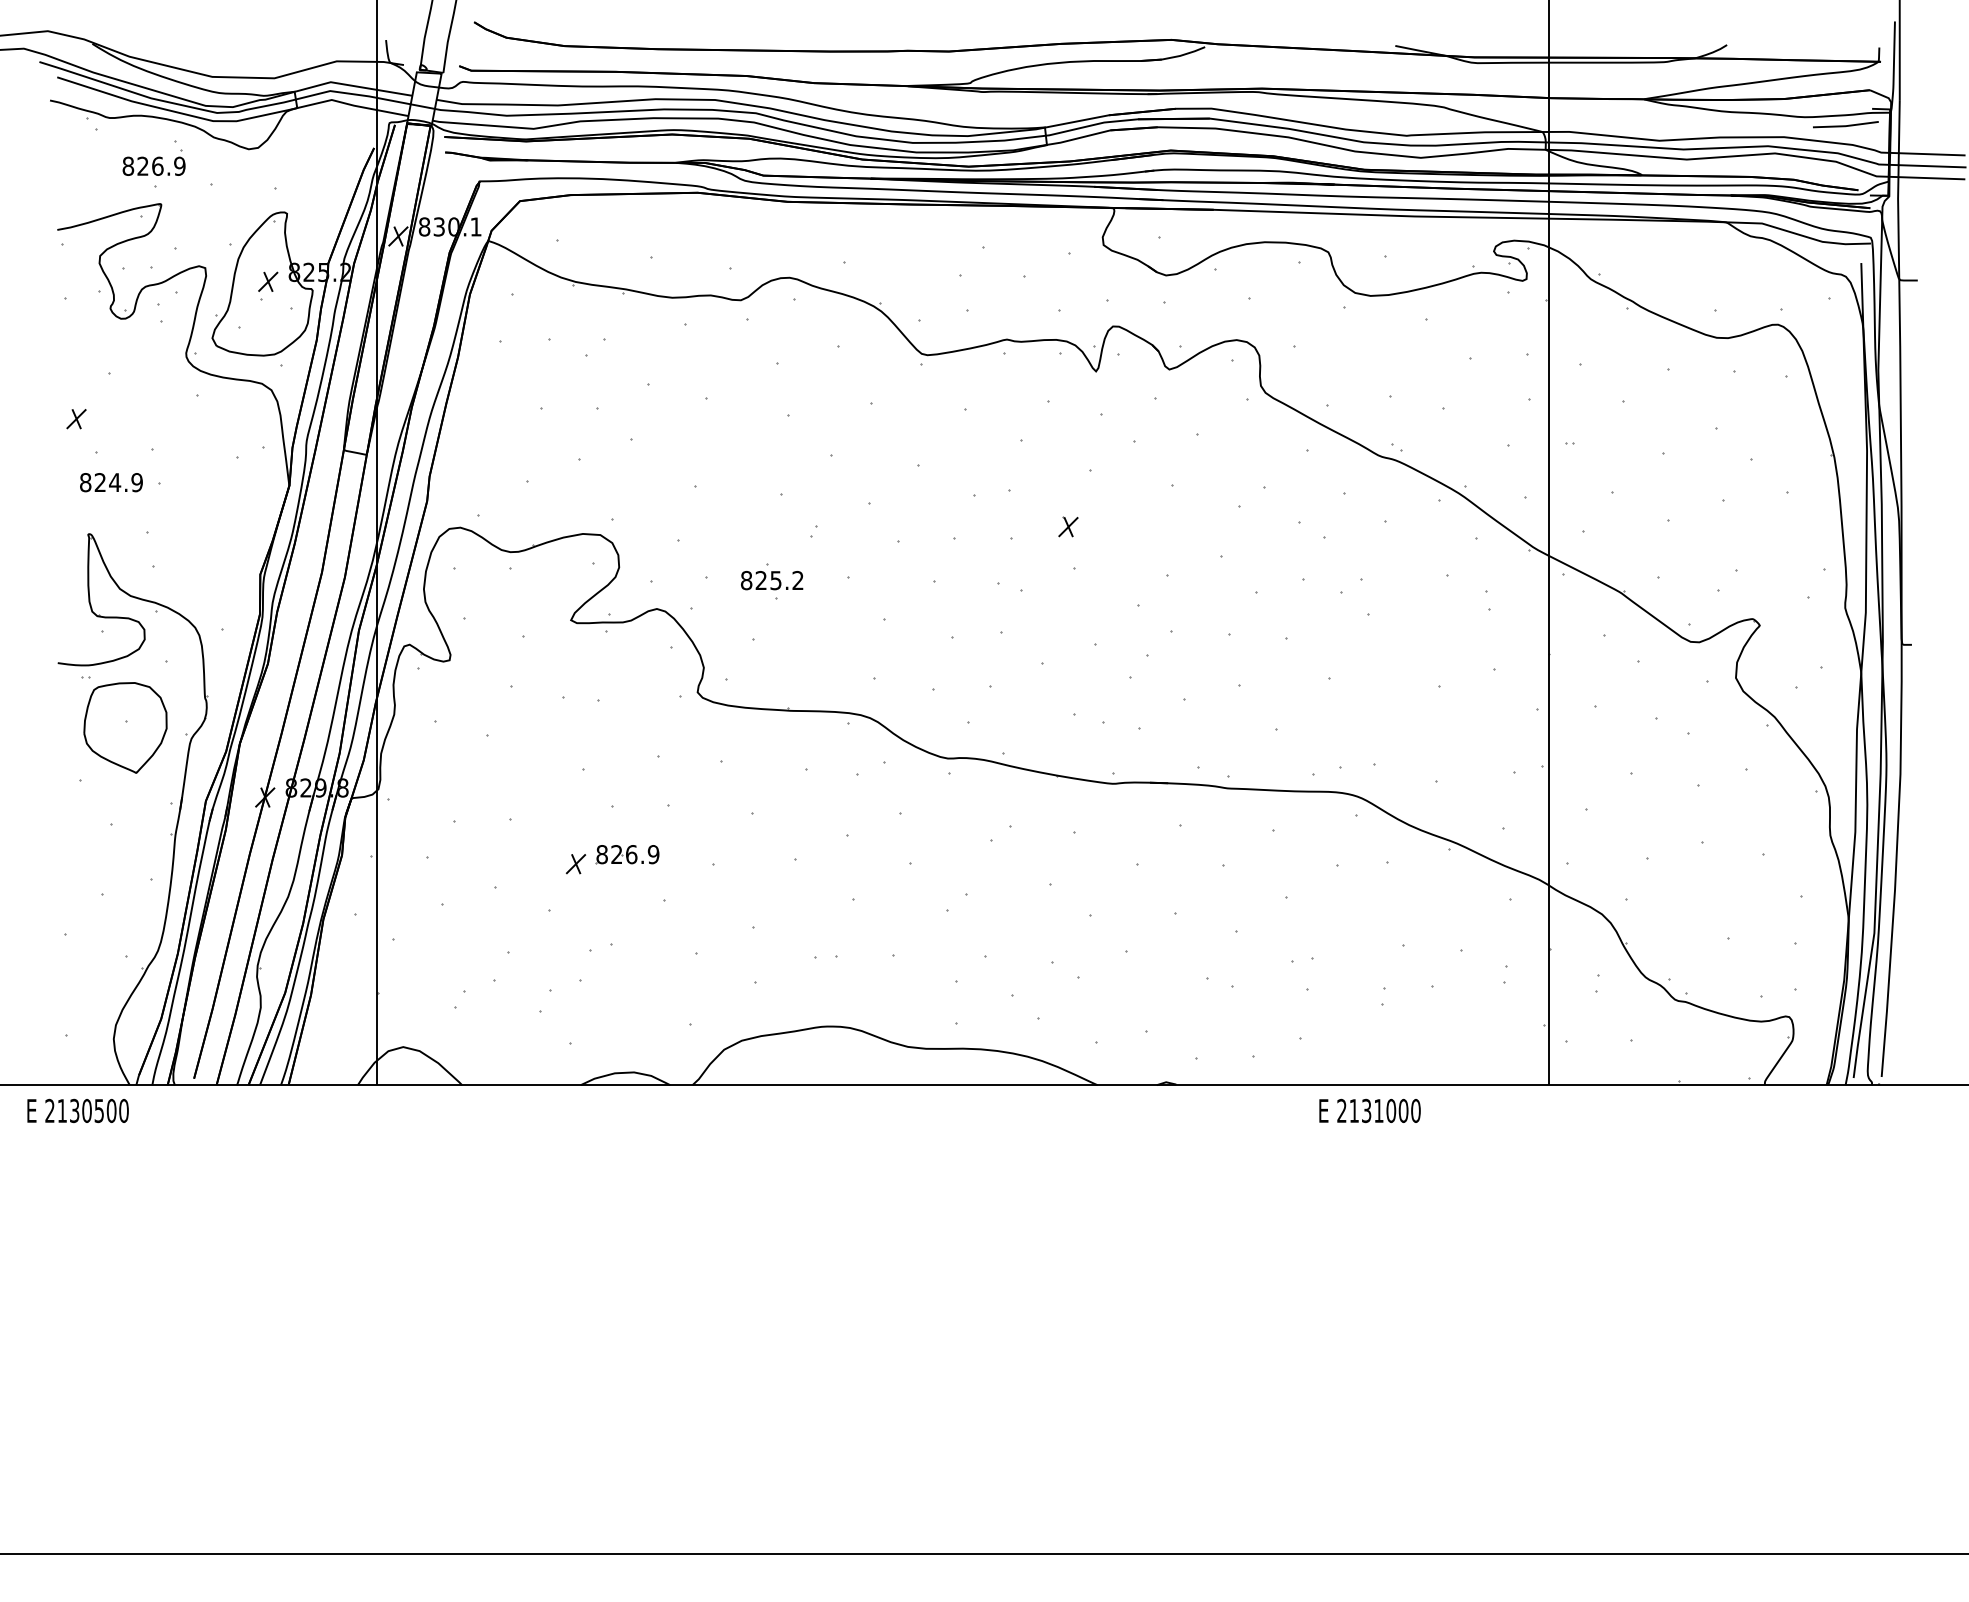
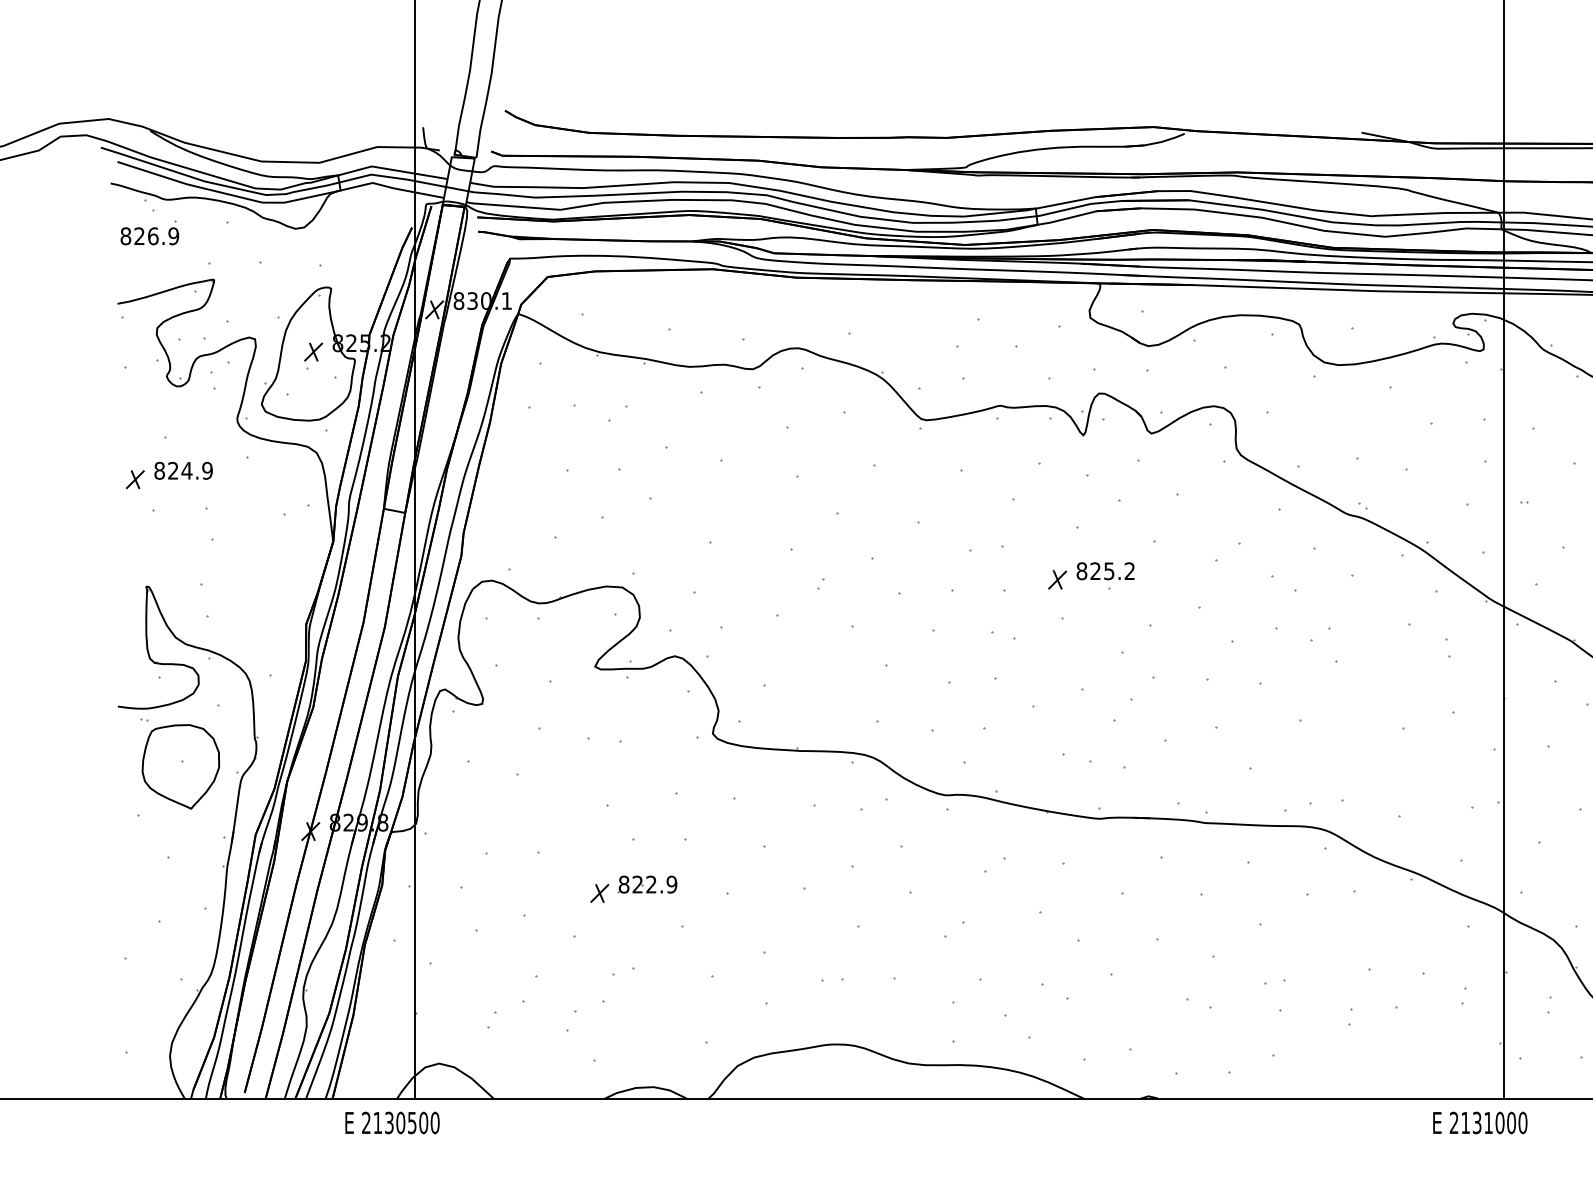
part: (153, 162) -> (149, 232), moved
text: (111, 482) -> (183, 470), moved
part: (772, 585) -> (1106, 575), moved
text: (631, 854) -> (651, 884), 826.9 -> 822.9
text: (77, 1110) -> (391, 1122), moved
text: (1369, 1110) -> (1479, 1122), moved

